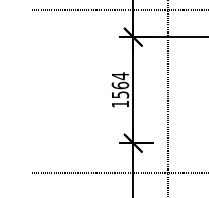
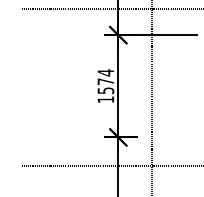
text: (120, 85) -> (105, 81), 1564 -> 1574

